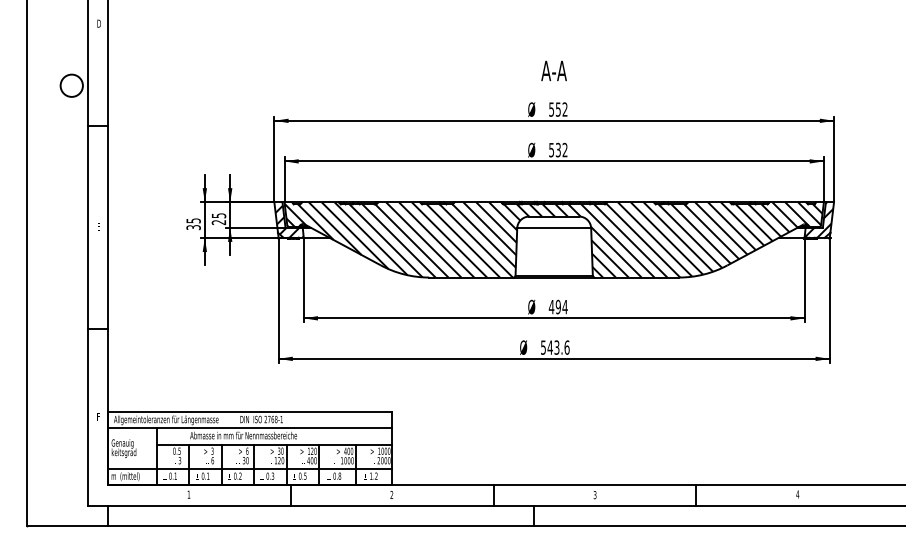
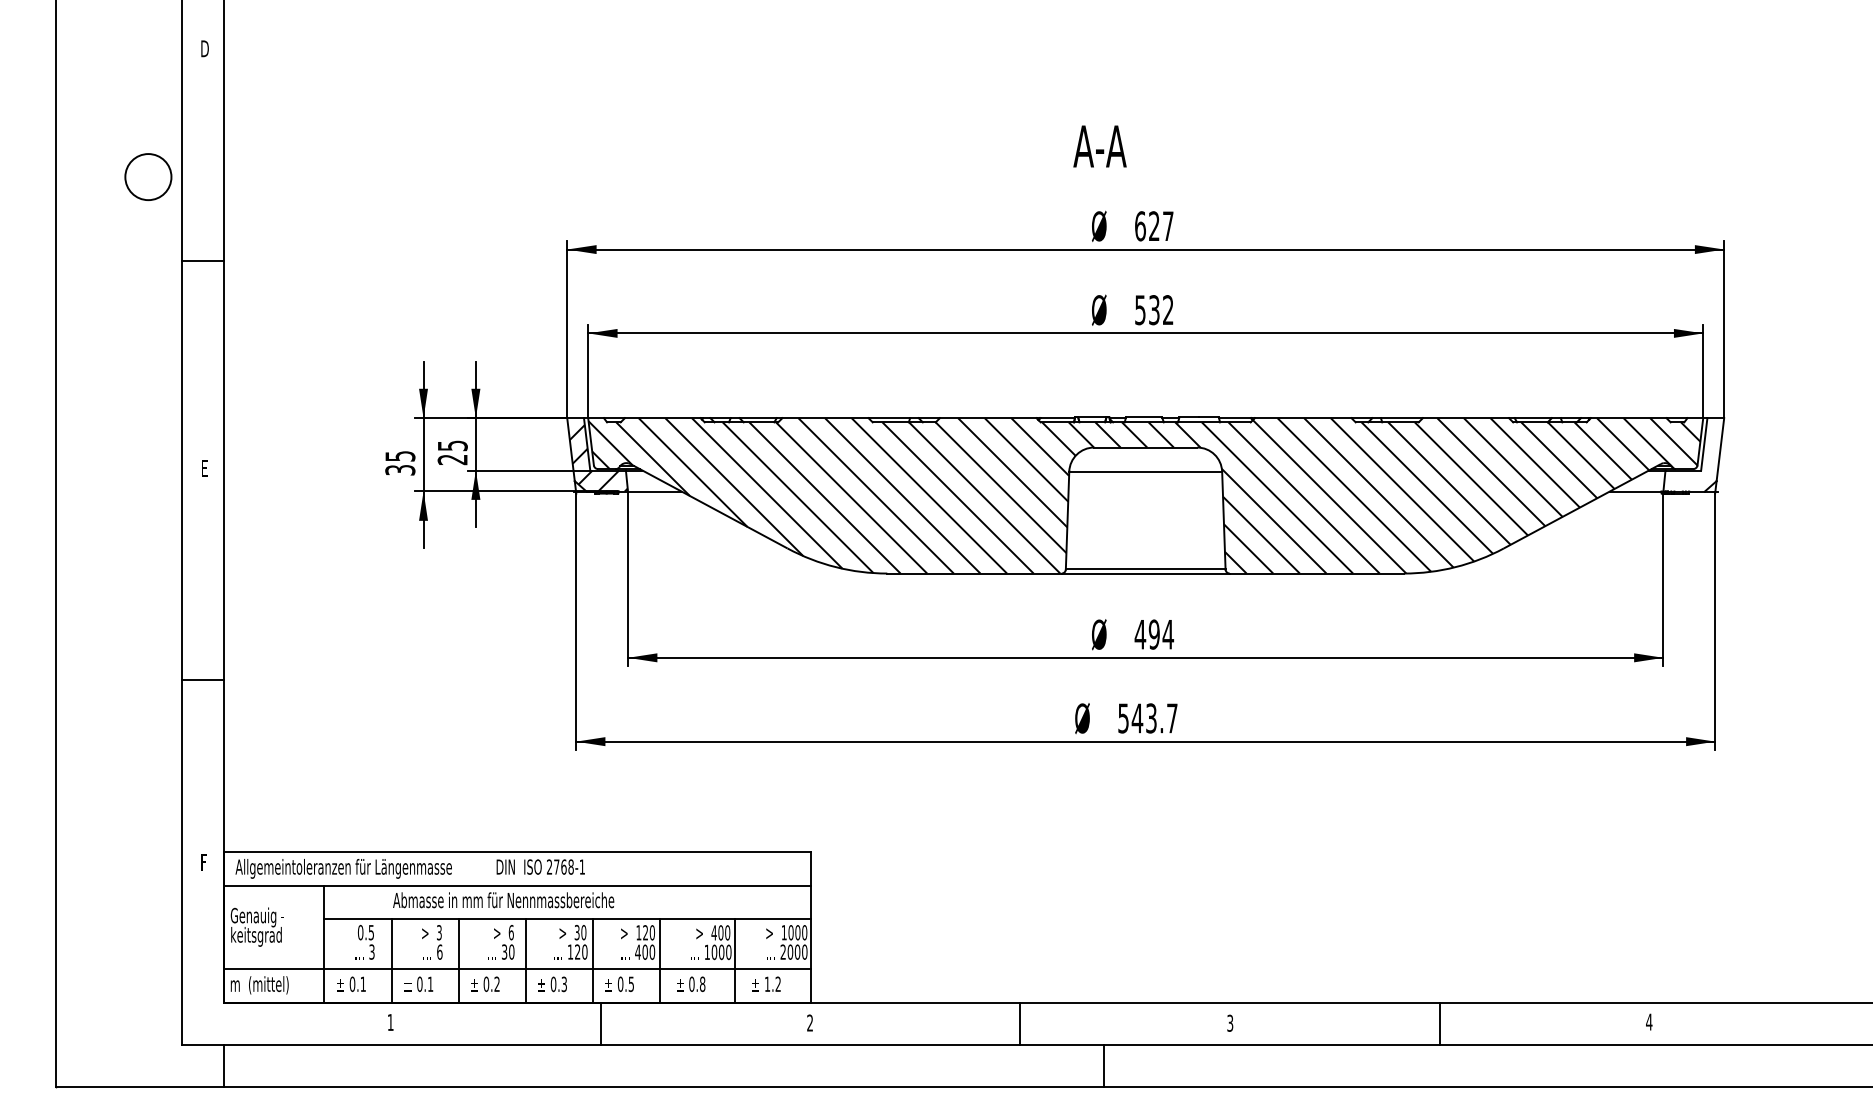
text: (553, 70) -> (1098, 145), moved
text: (558, 109) -> (1154, 226), 552 -> 627
hatch: (818, 219) -> (1692, 453), removed
text: (566, 347) -> (1171, 718), 543.6 -> 543.7

